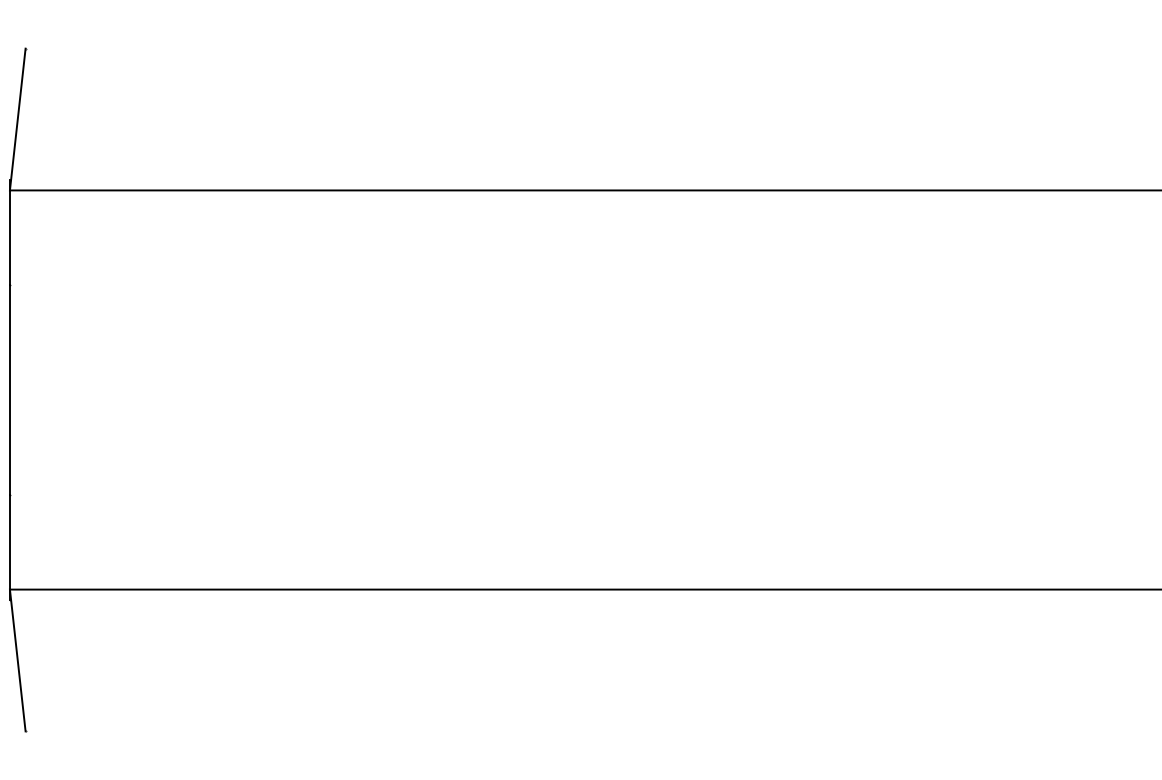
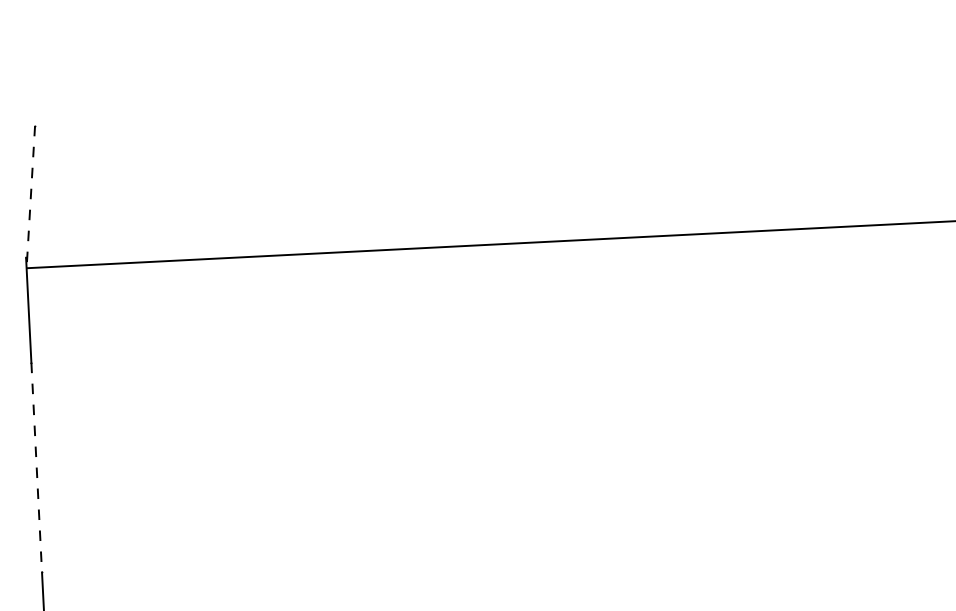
line: (17, 120) -> (30, 198), solid -> dashed
line: (9, 390) -> (36, 468), solid -> dashed

